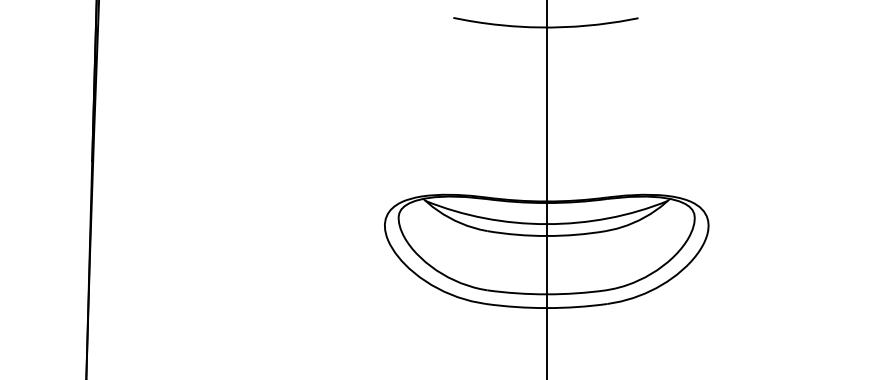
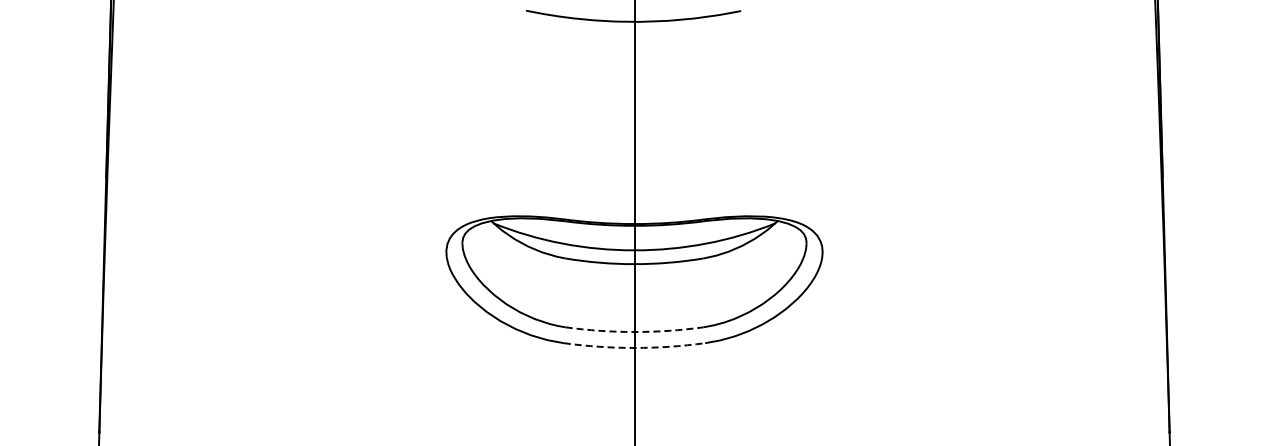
arc: (546, 294) -> (634, 332), solid -> dashed
arc: (546, 307) -> (634, 347), solid -> dashed

